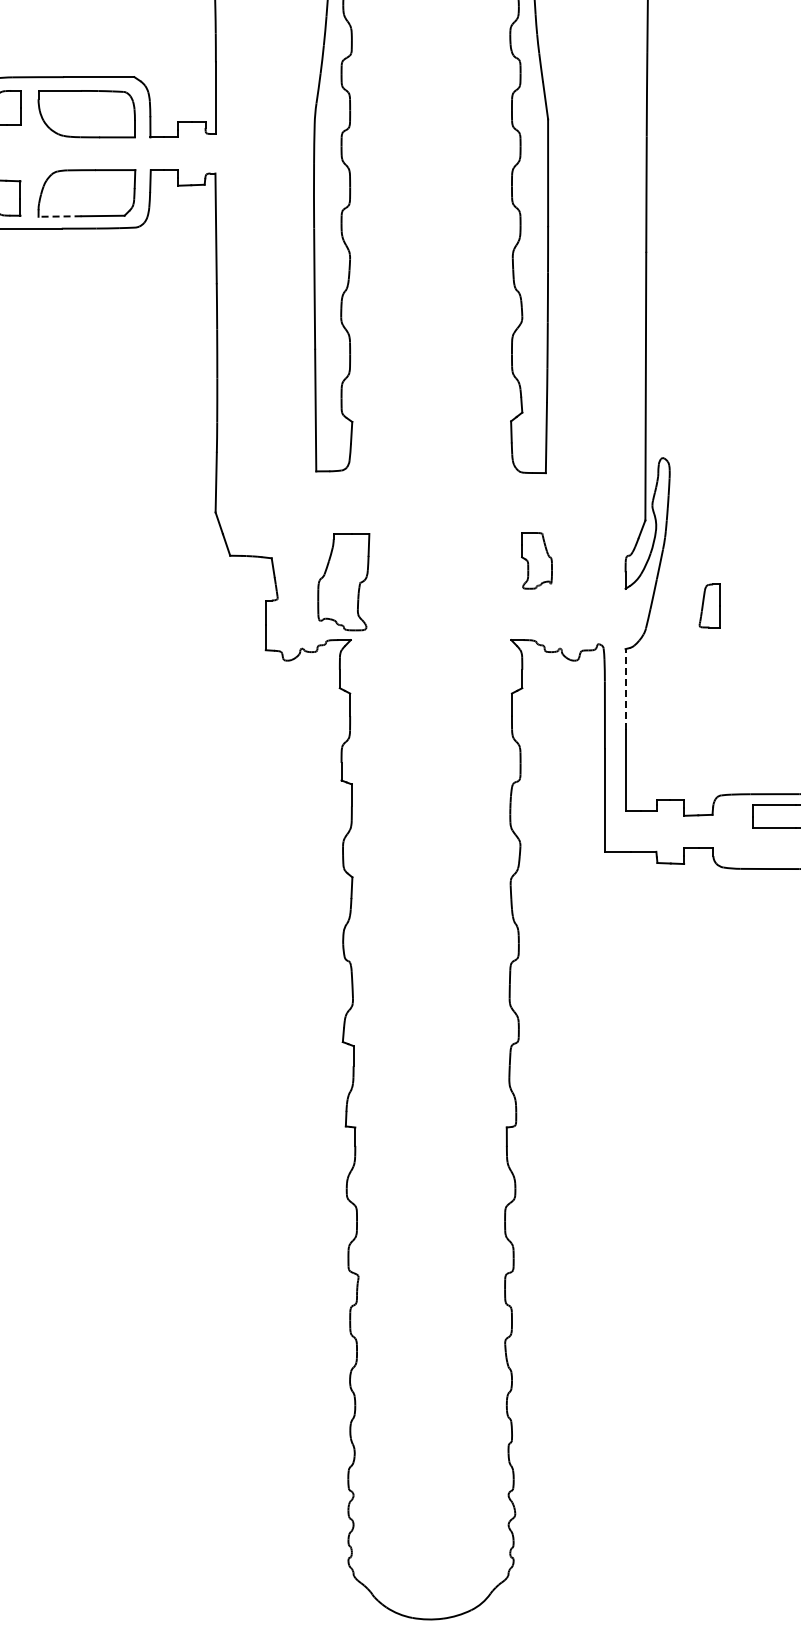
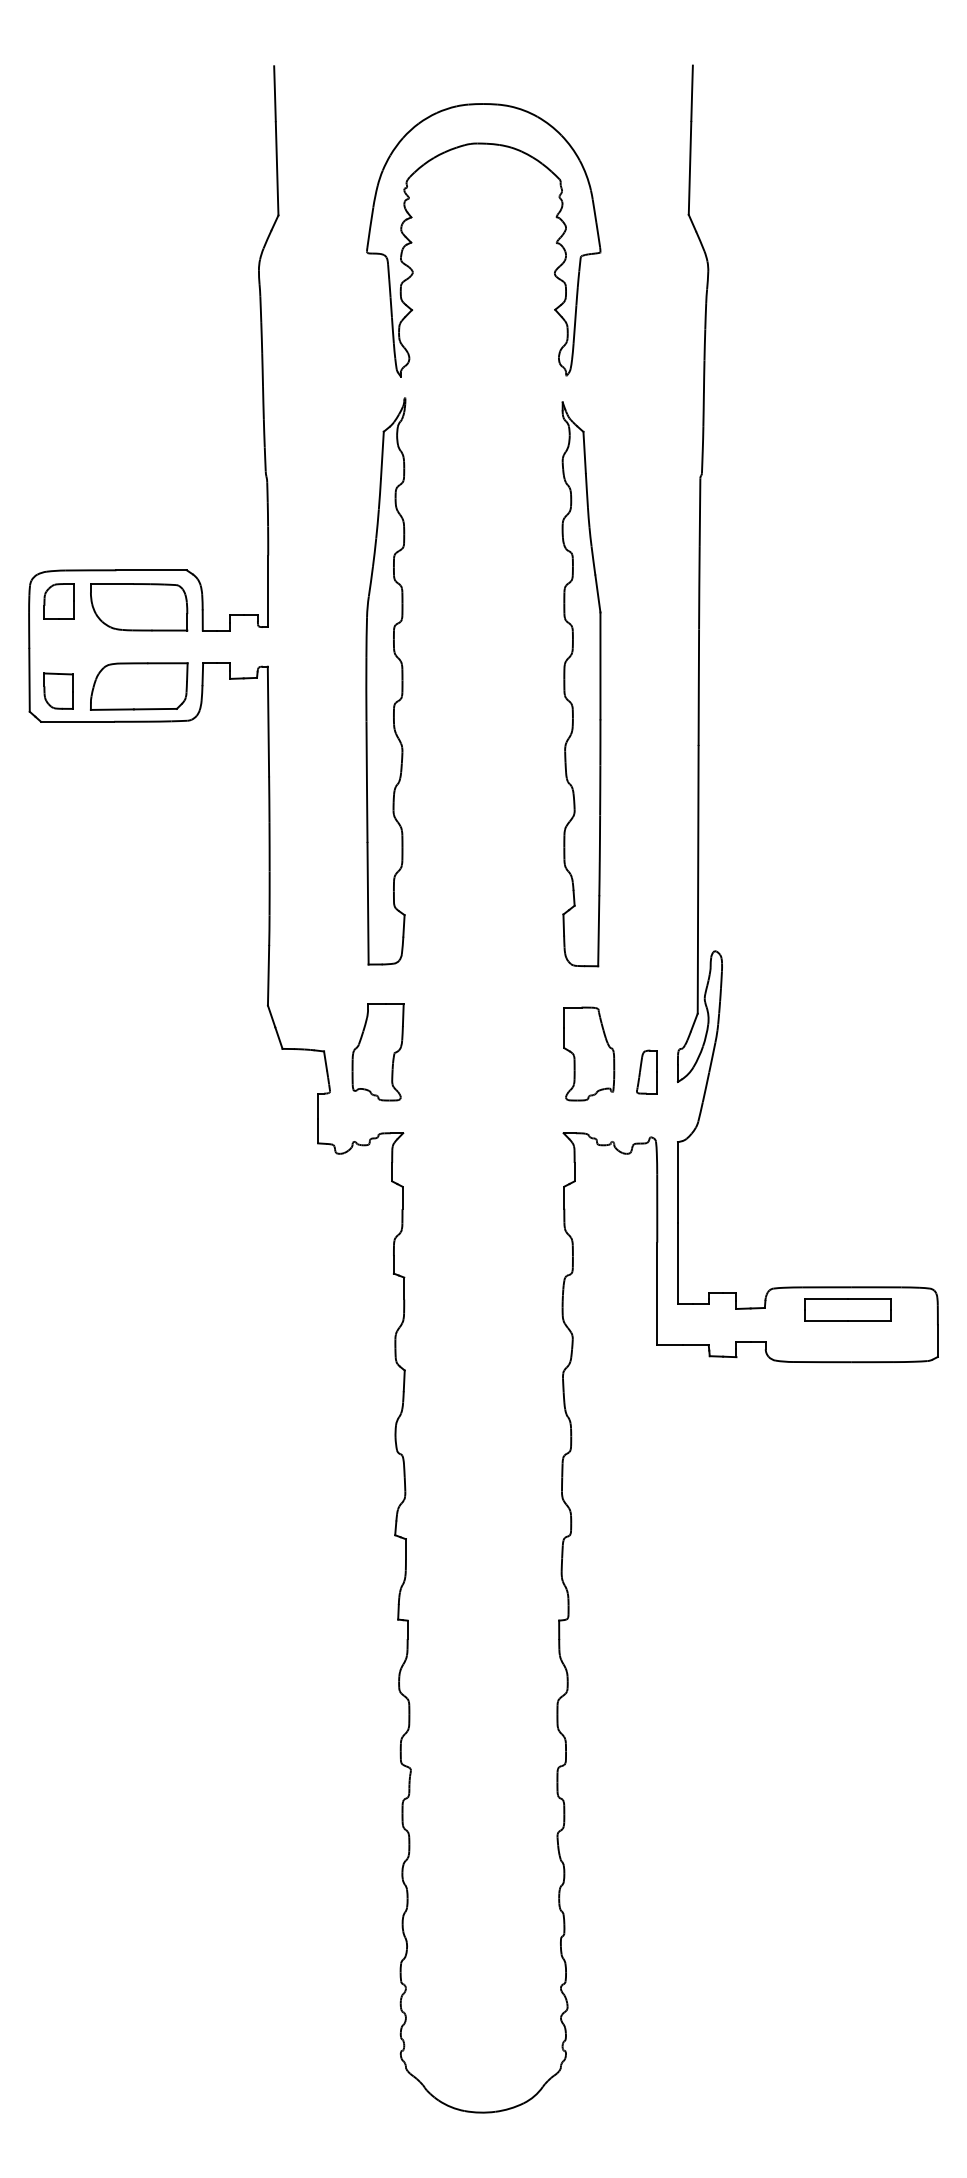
line: (60, 216) -> (112, 709), dashed -> solid
part: (537, 560) -> (589, 1053), size x1.67
part: (343, 582) -> (377, 1052), moved
part: (709, 605) -> (646, 1071), moved
line: (625, 689) -> (677, 1182), dashed -> solid

